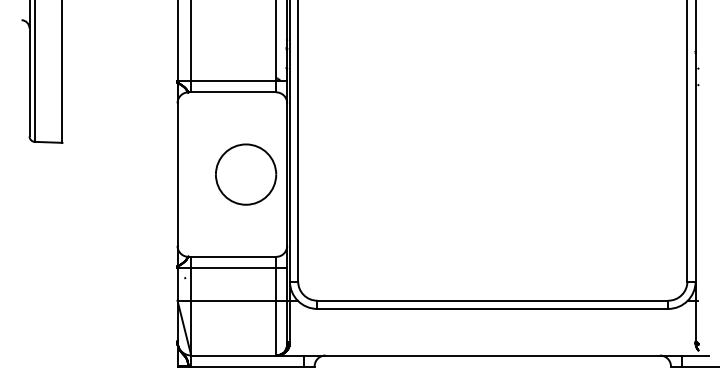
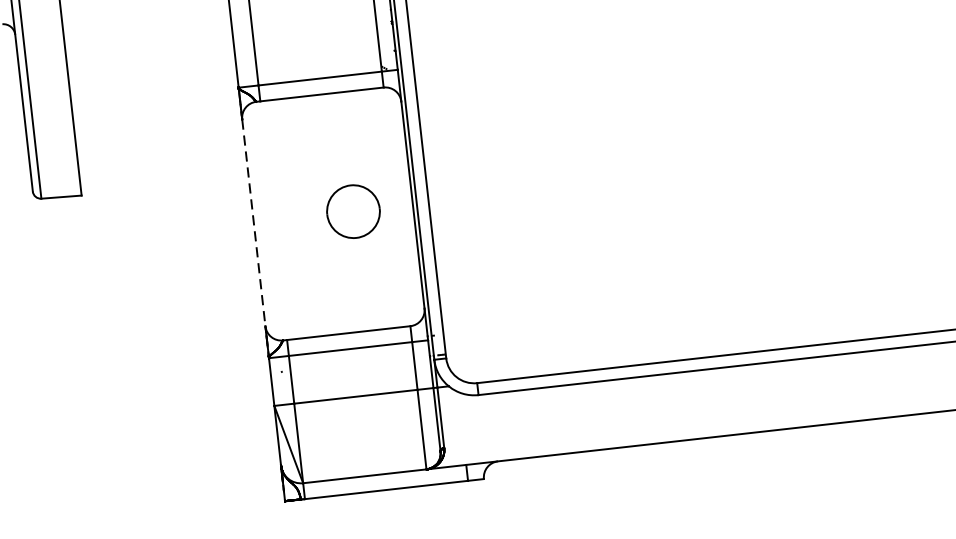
part: (246, 174) -> (353, 211), size x0.6
line: (177, 175) -> (253, 224), solid -> dashed

